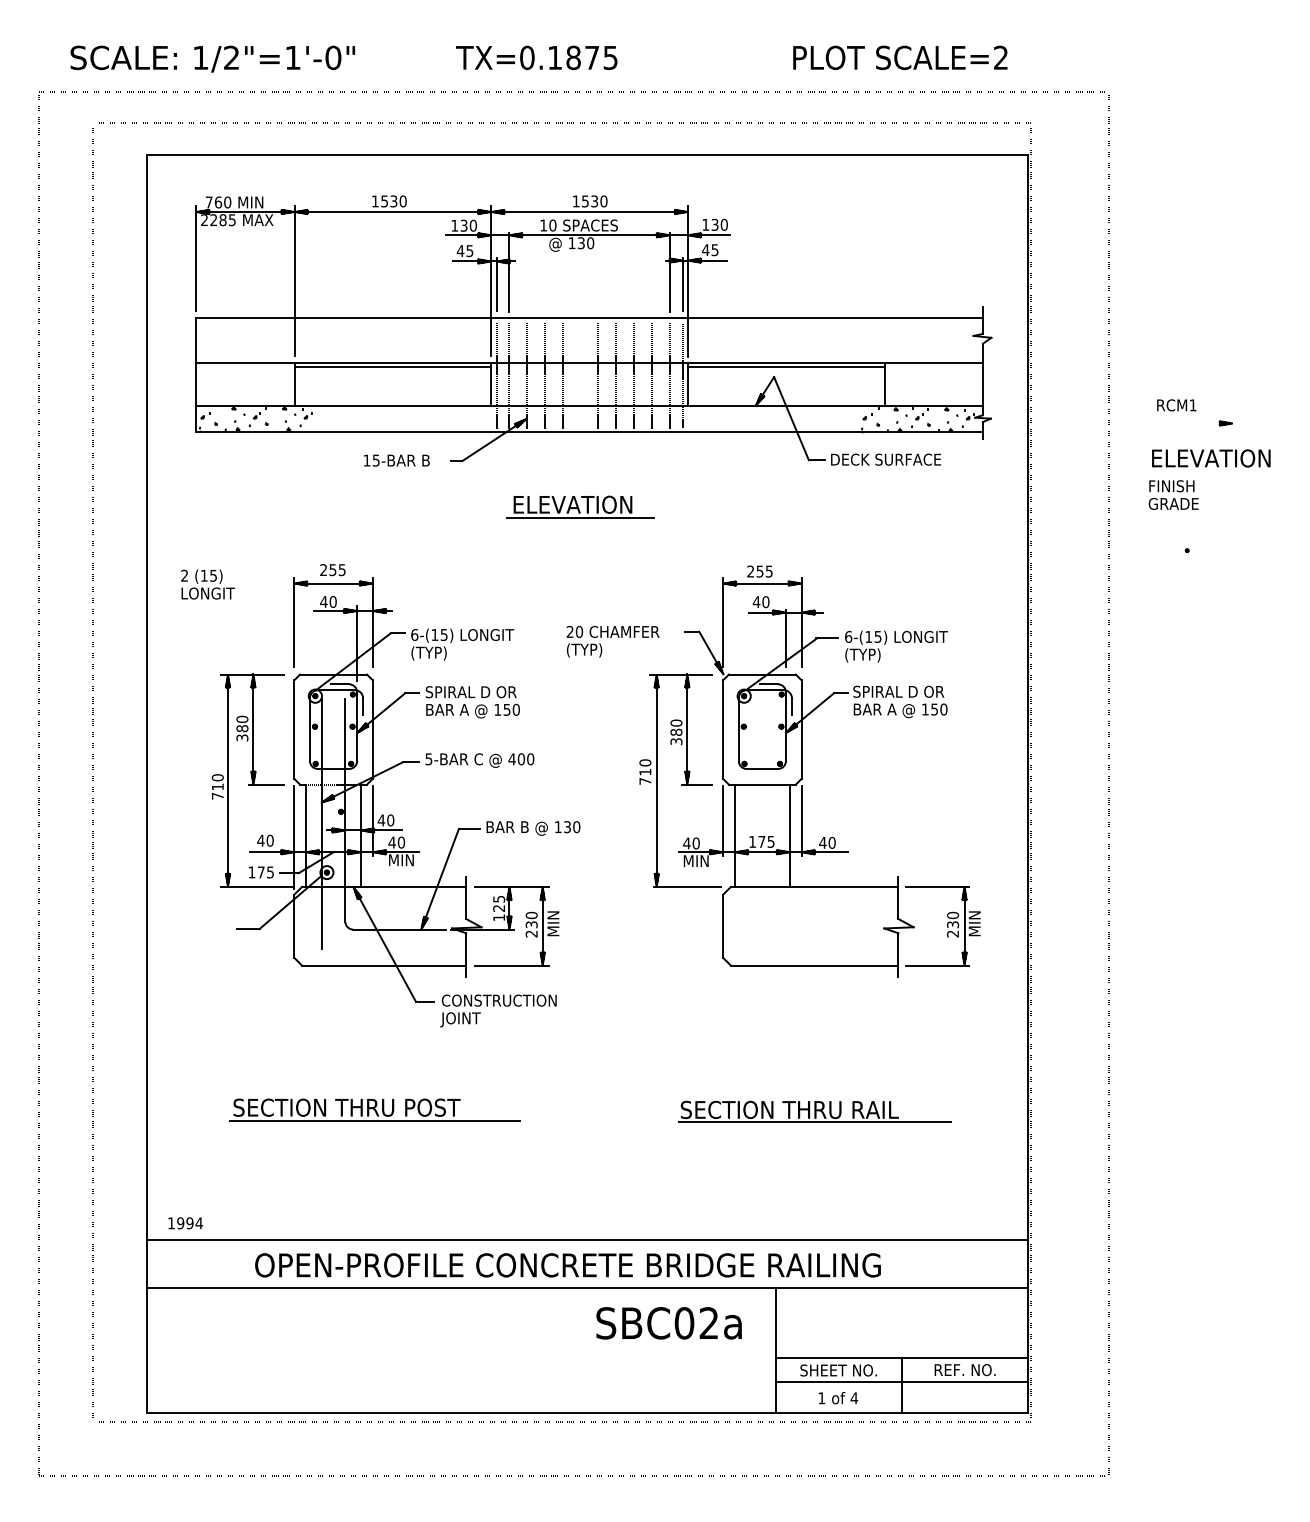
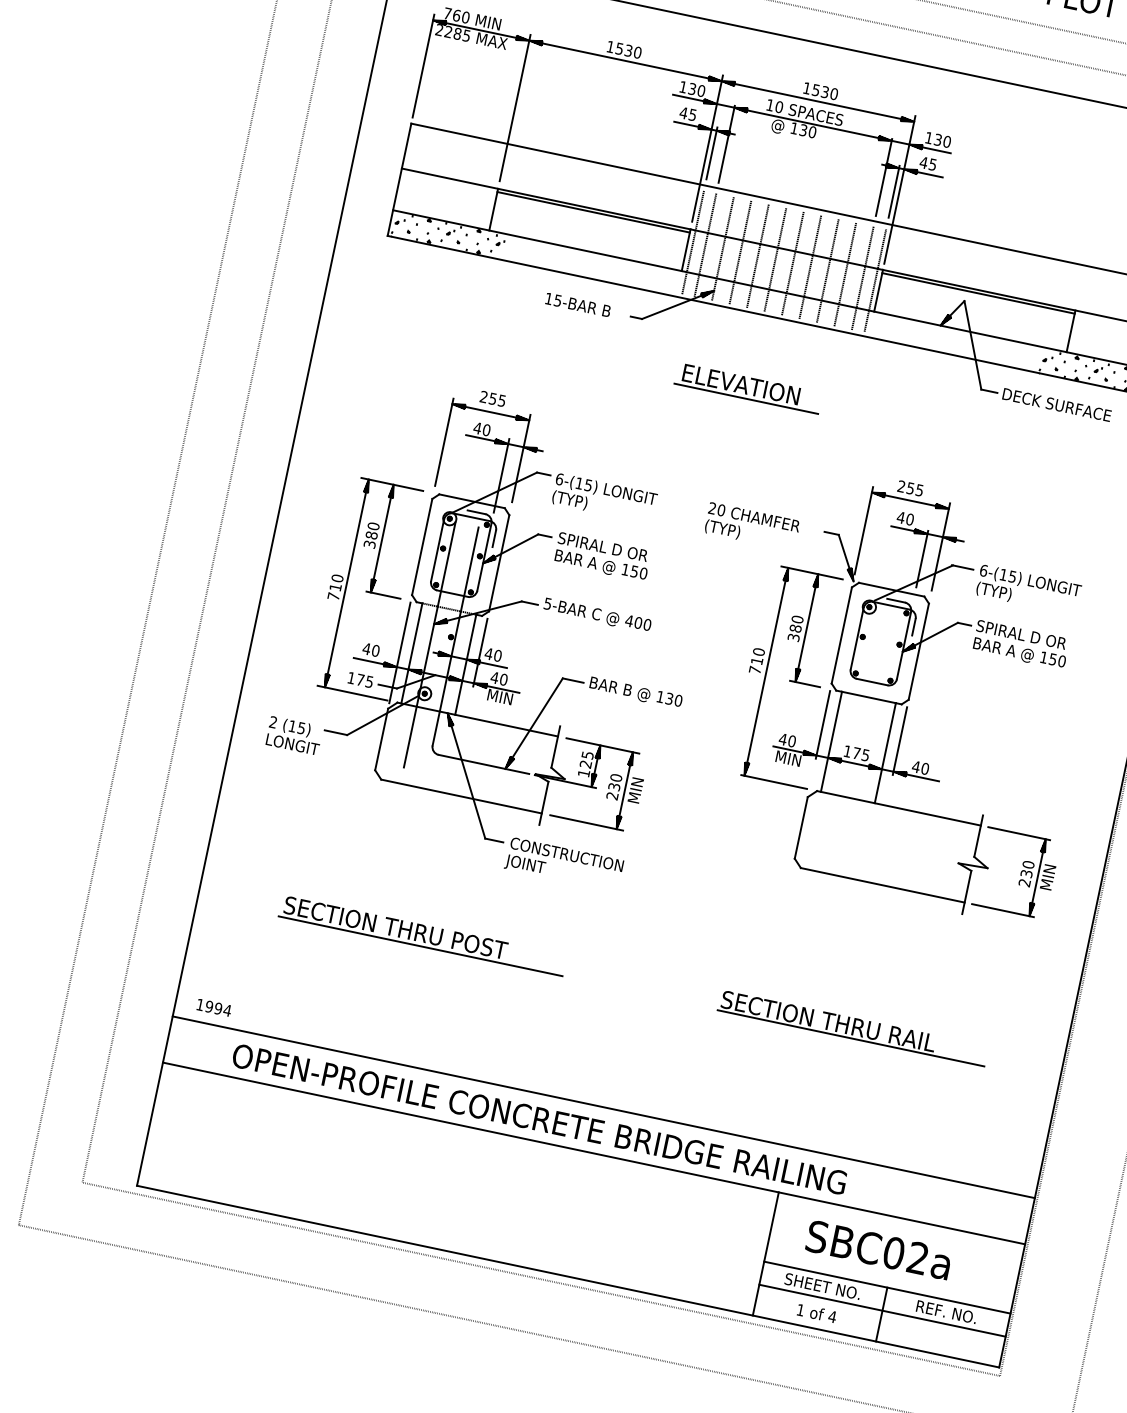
line: (580, 375) -> (775, 259), added
text: (207, 584) -> (293, 735), moved
text: (567, 1265) -> (539, 1119), moved
text: (668, 1323) -> (878, 1250), moved

